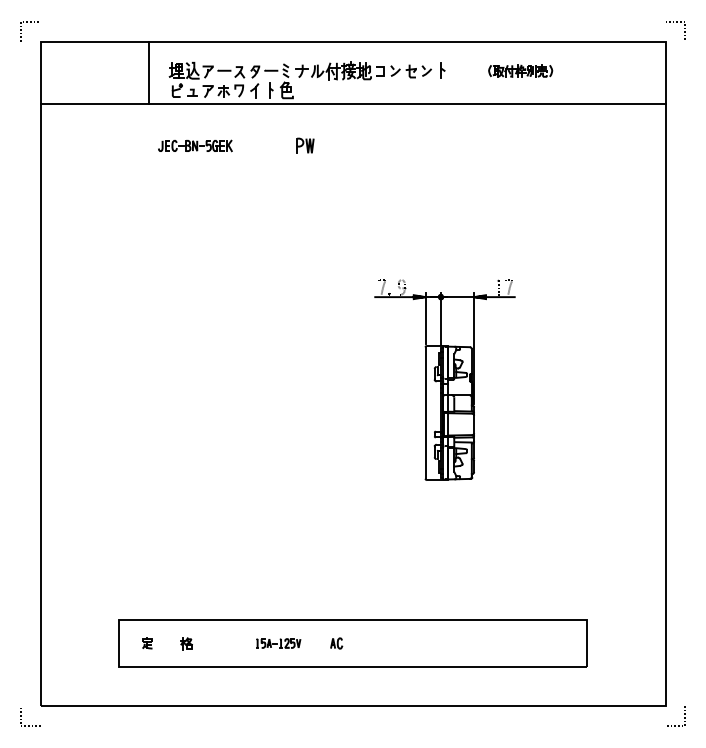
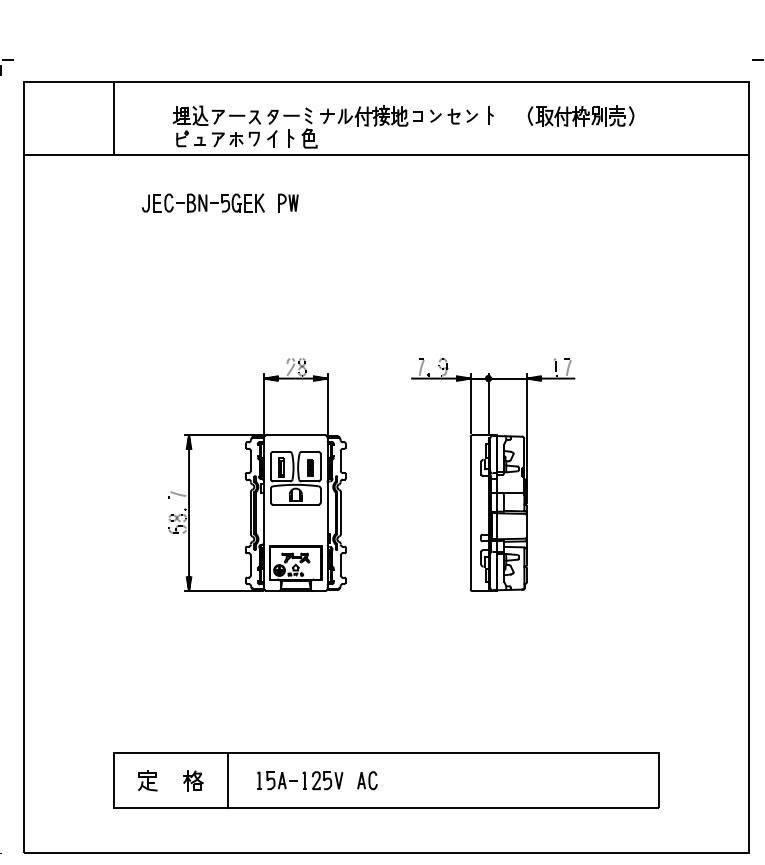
part: (520, 70) -> (580, 115), size x1.43
line: (148, 72) -> (114, 117), moved
part: (195, 145) -> (203, 202), size x1.43
part: (305, 145) -> (288, 202), moved
part: (241, 379) -> (256, 474), added
part: (147, 643) -> (147, 780), size x1.67
part: (186, 643) -> (193, 780), size x1.43
line: (216, 643) -> (227, 780), added
part: (278, 643) -> (299, 780), size x1.67
part: (336, 643) -> (367, 780), size x1.43

